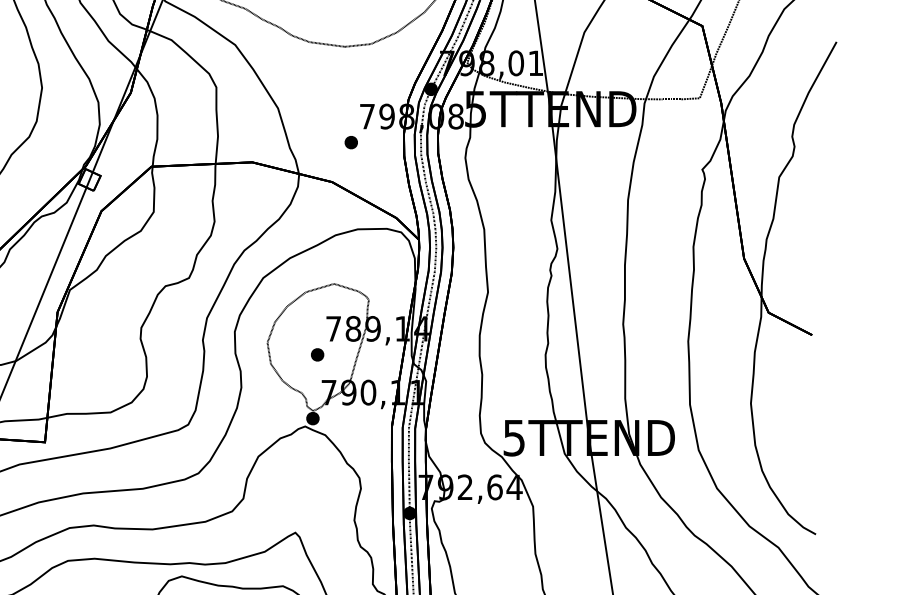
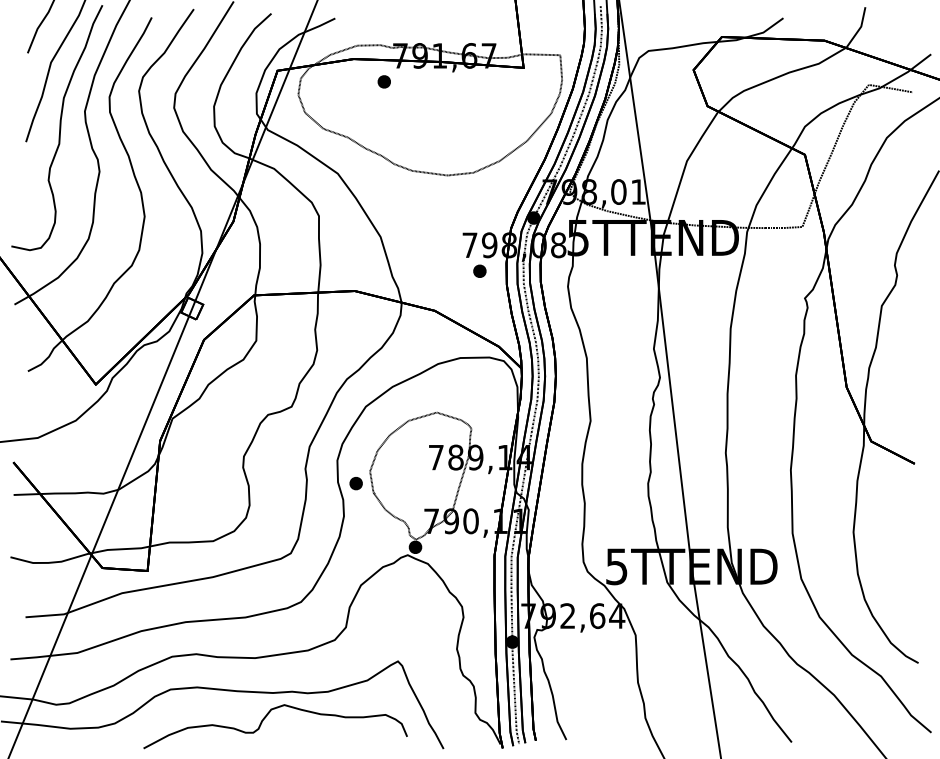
part: (350, 141) -> (479, 270), moved
part: (316, 354) -> (355, 483), moved

